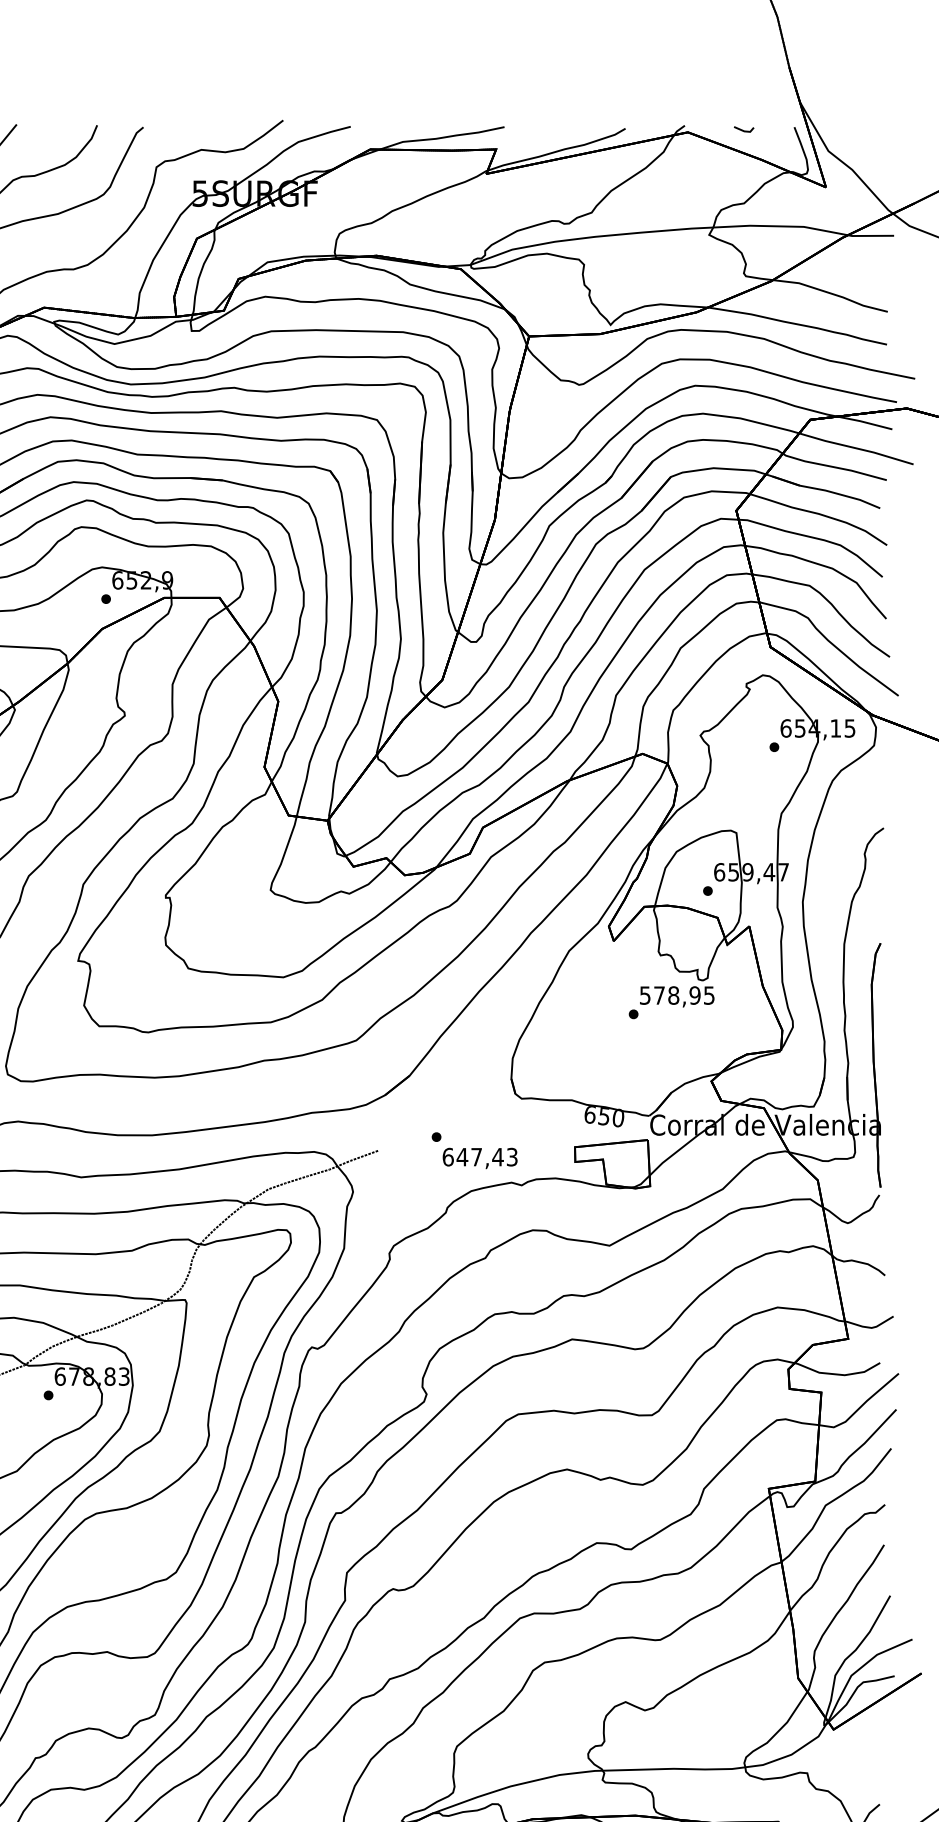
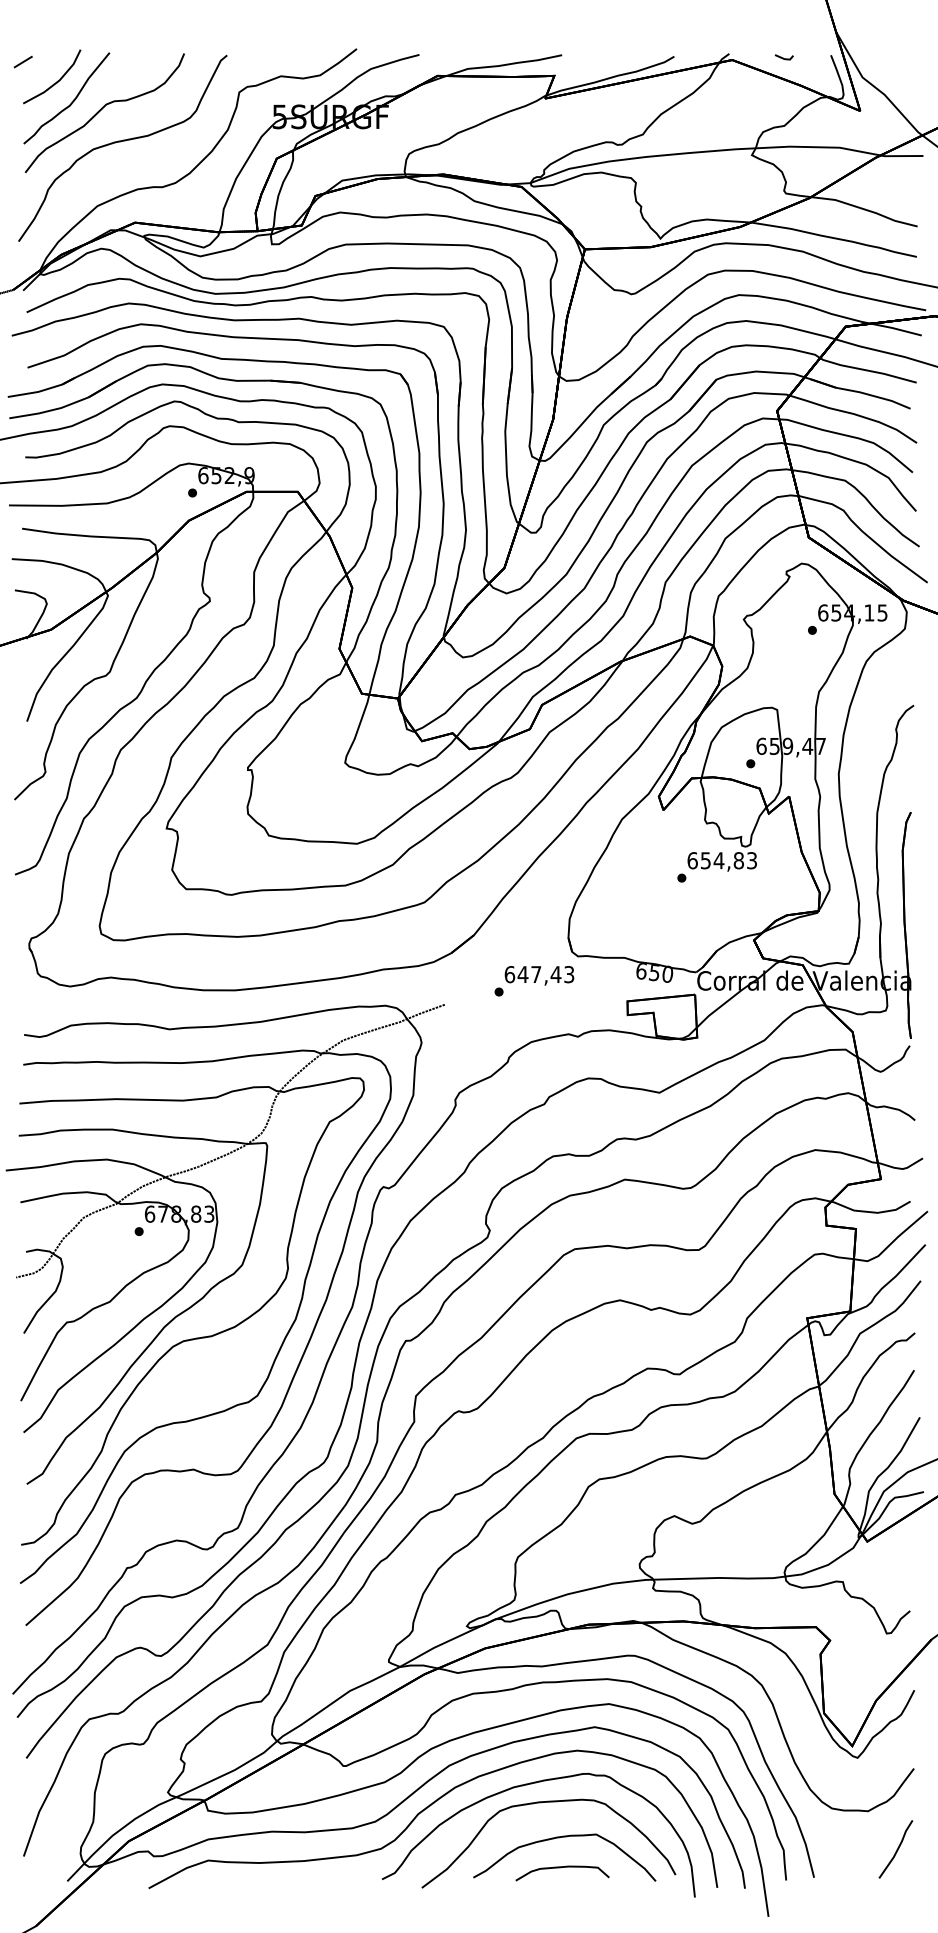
text: (676, 995) -> (721, 860), 578,95 -> 654,83
text: (480, 1158) -> (539, 975), moved

